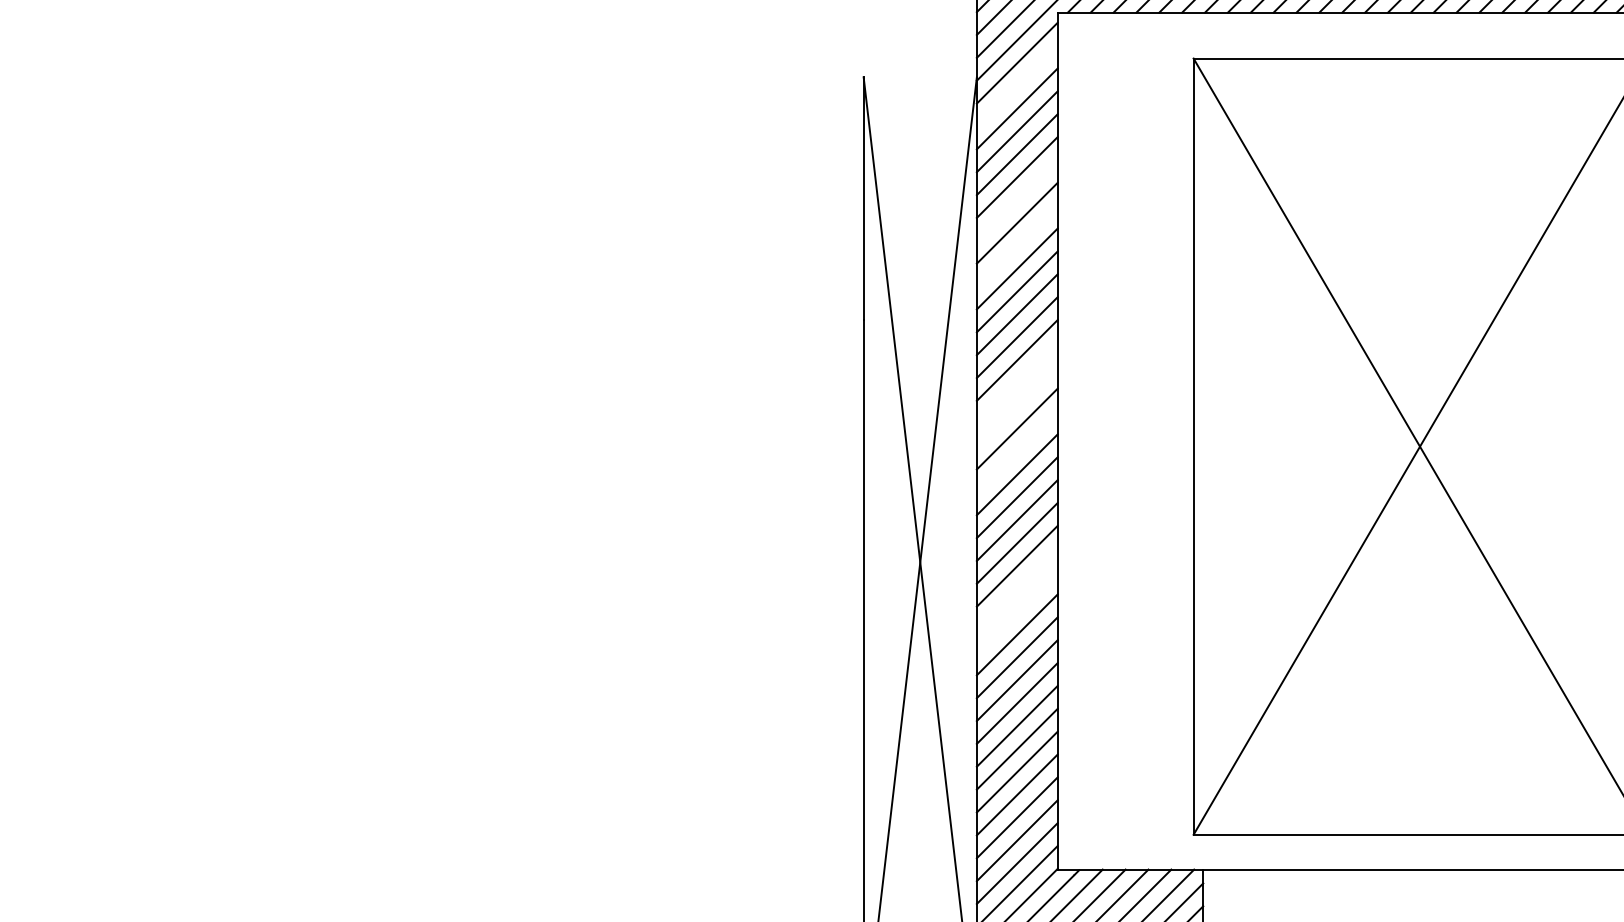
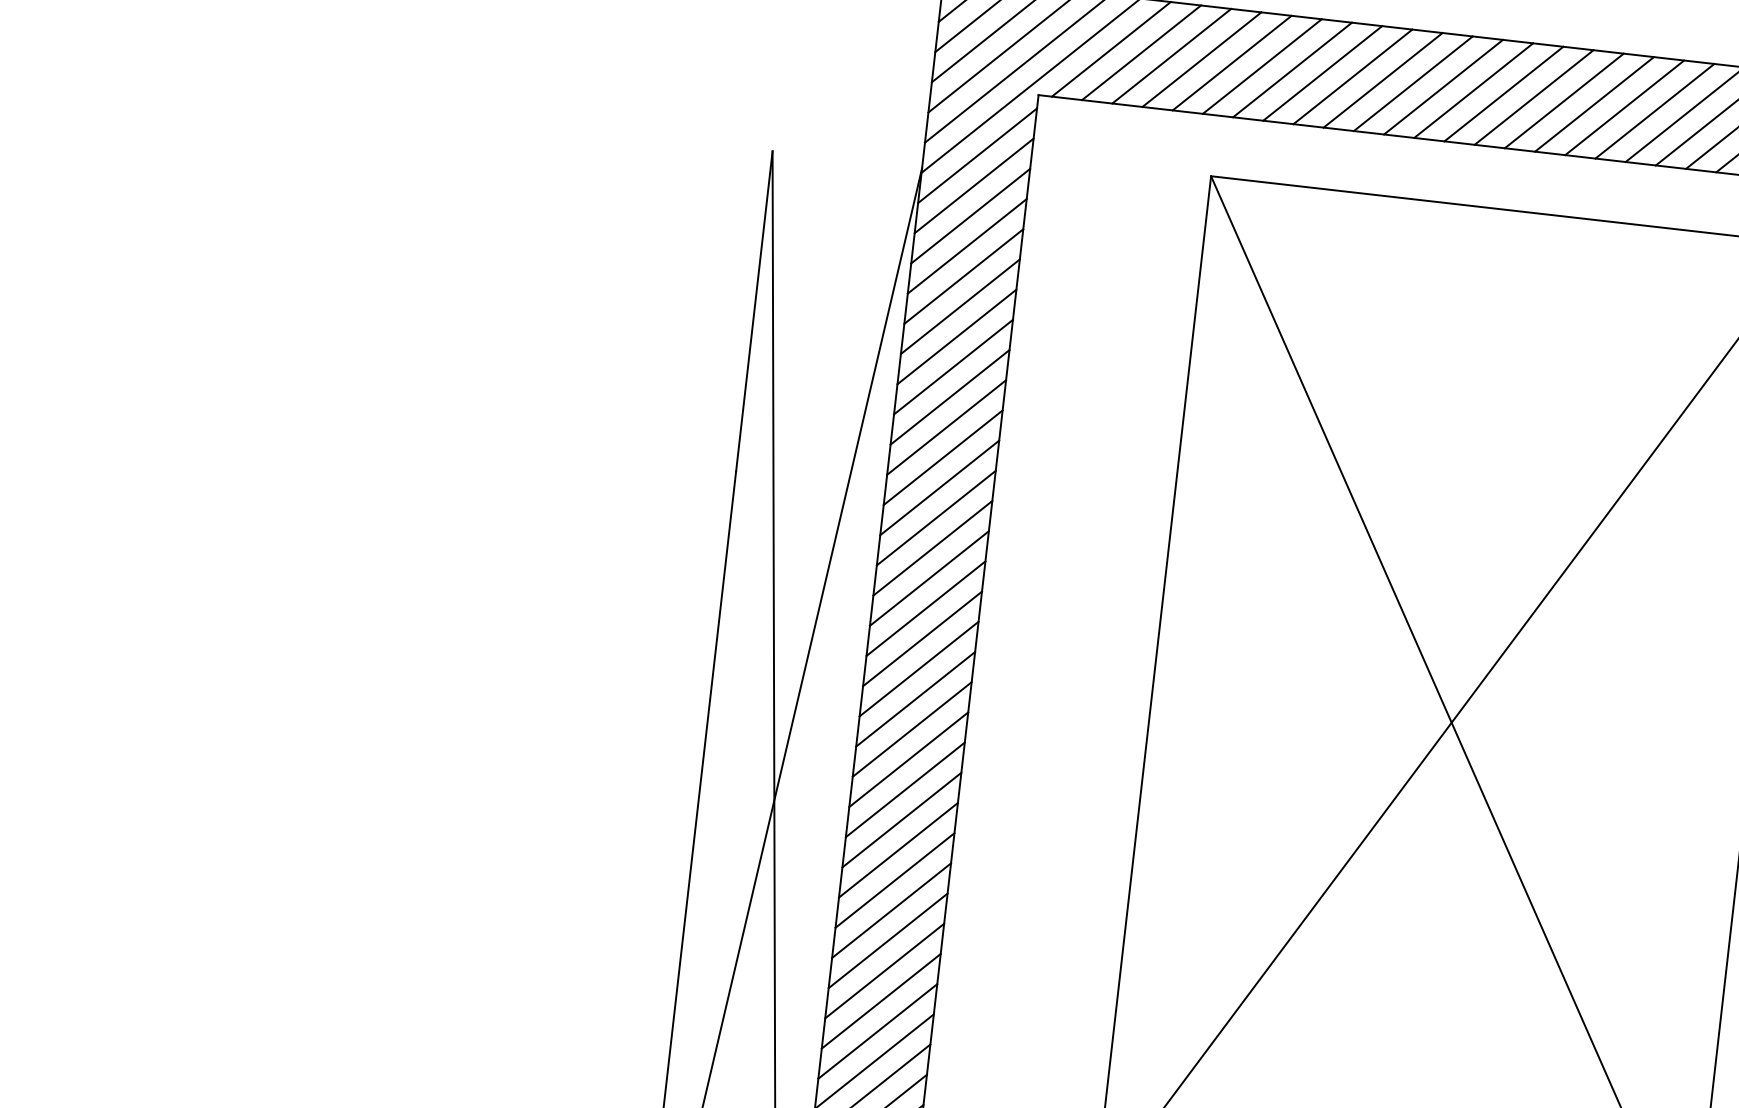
line: (1016, 85) -> (973, 185), added
line: (1016, 199) -> (956, 335), added
line: (1016, 245) -> (949, 396), added
line: (1016, 382) -> (928, 577), added
line: (1016, 405) -> (925, 607), added
line: (1016, 451) -> (918, 668), added
line: (1016, 588) -> (897, 849), added
line: (1016, 611) -> (894, 879), added

